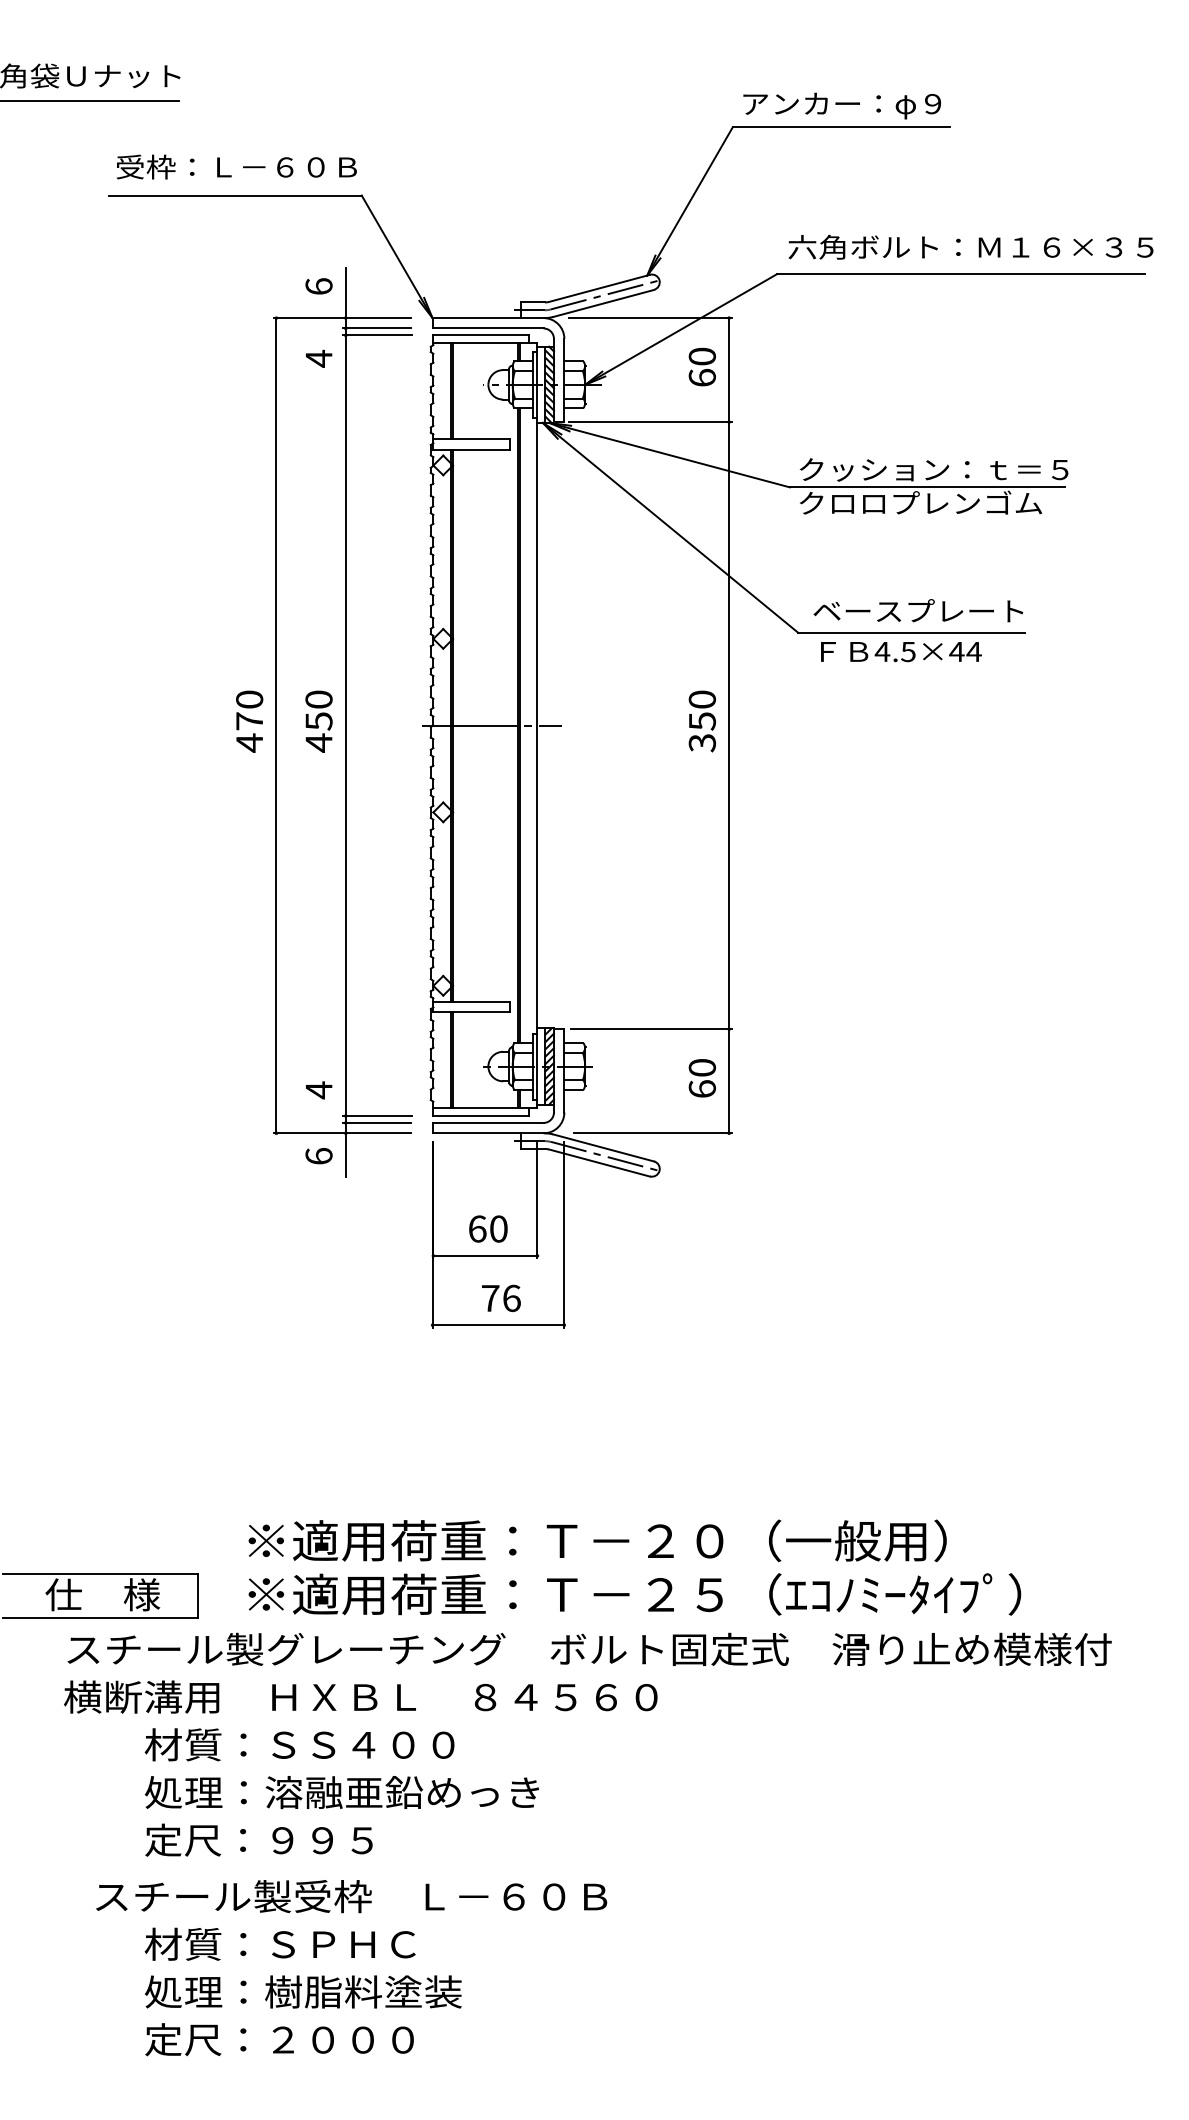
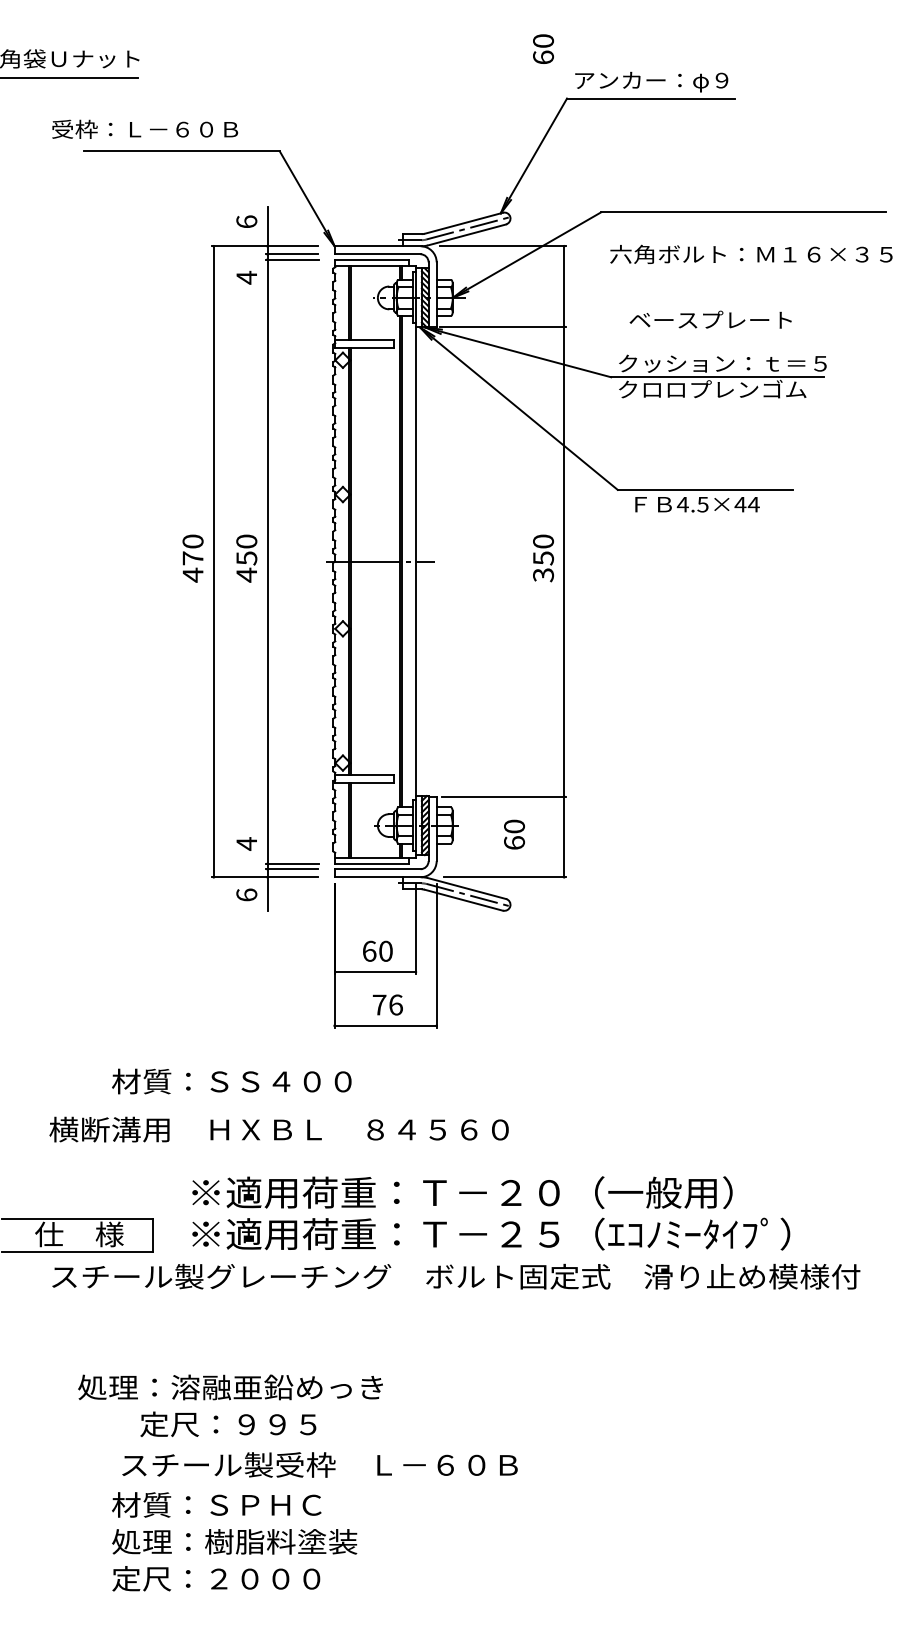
text: (237, 165) -> (145, 128), moved
text: (971, 246) -> (751, 253), moved
text: (702, 366) -> (543, 48), moved
text: (918, 610) -> (710, 319), moved
text: (702, 1078) -> (514, 834), moved
text: (360, 1696) -> (278, 1129), moved
text: (299, 1744) -> (231, 1081), moved
text: (341, 1792) -> (230, 1387), moved
text: (259, 1839) -> (228, 1423), moved
text: (350, 1895) -> (319, 1464), moved

